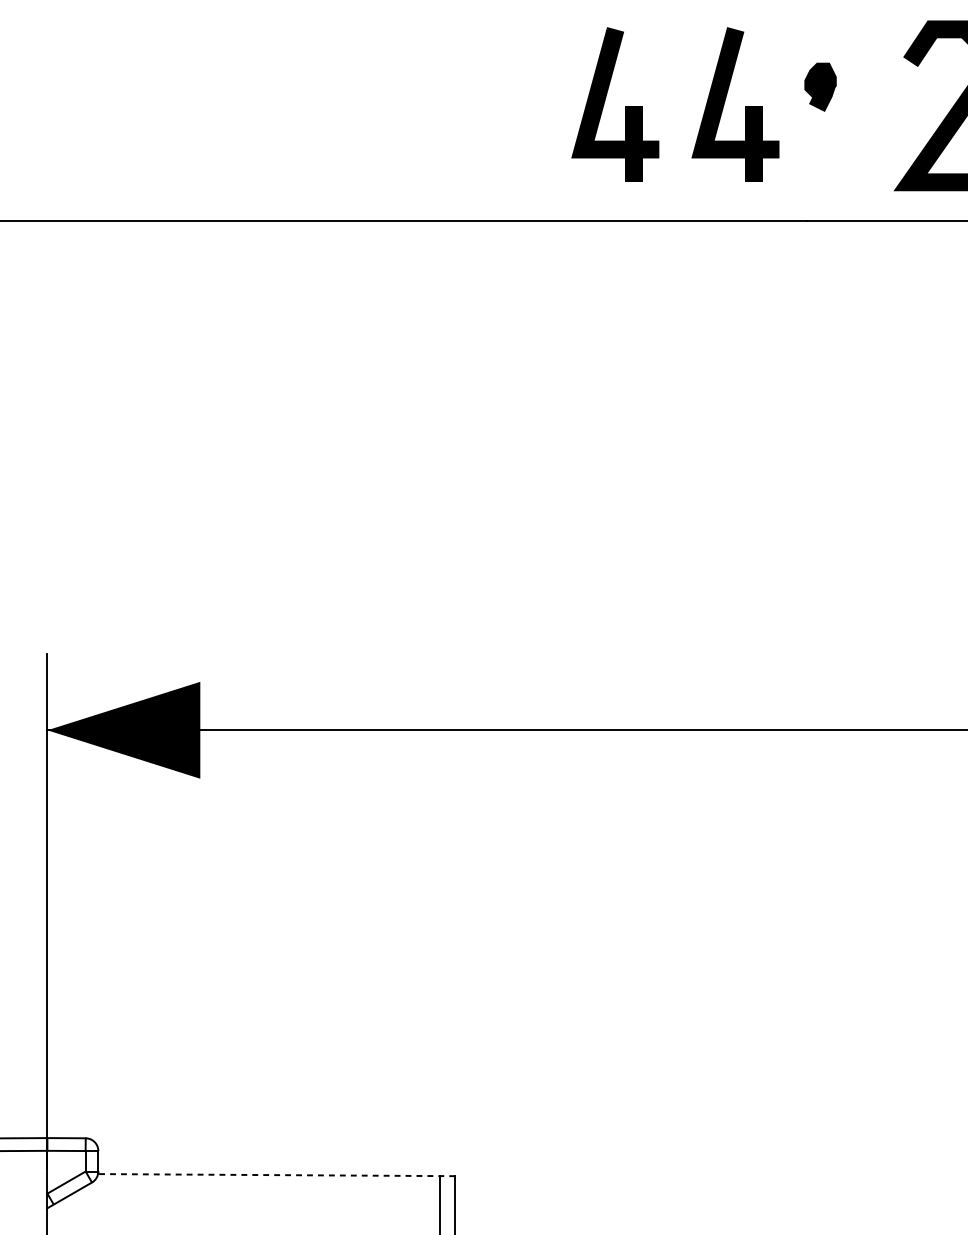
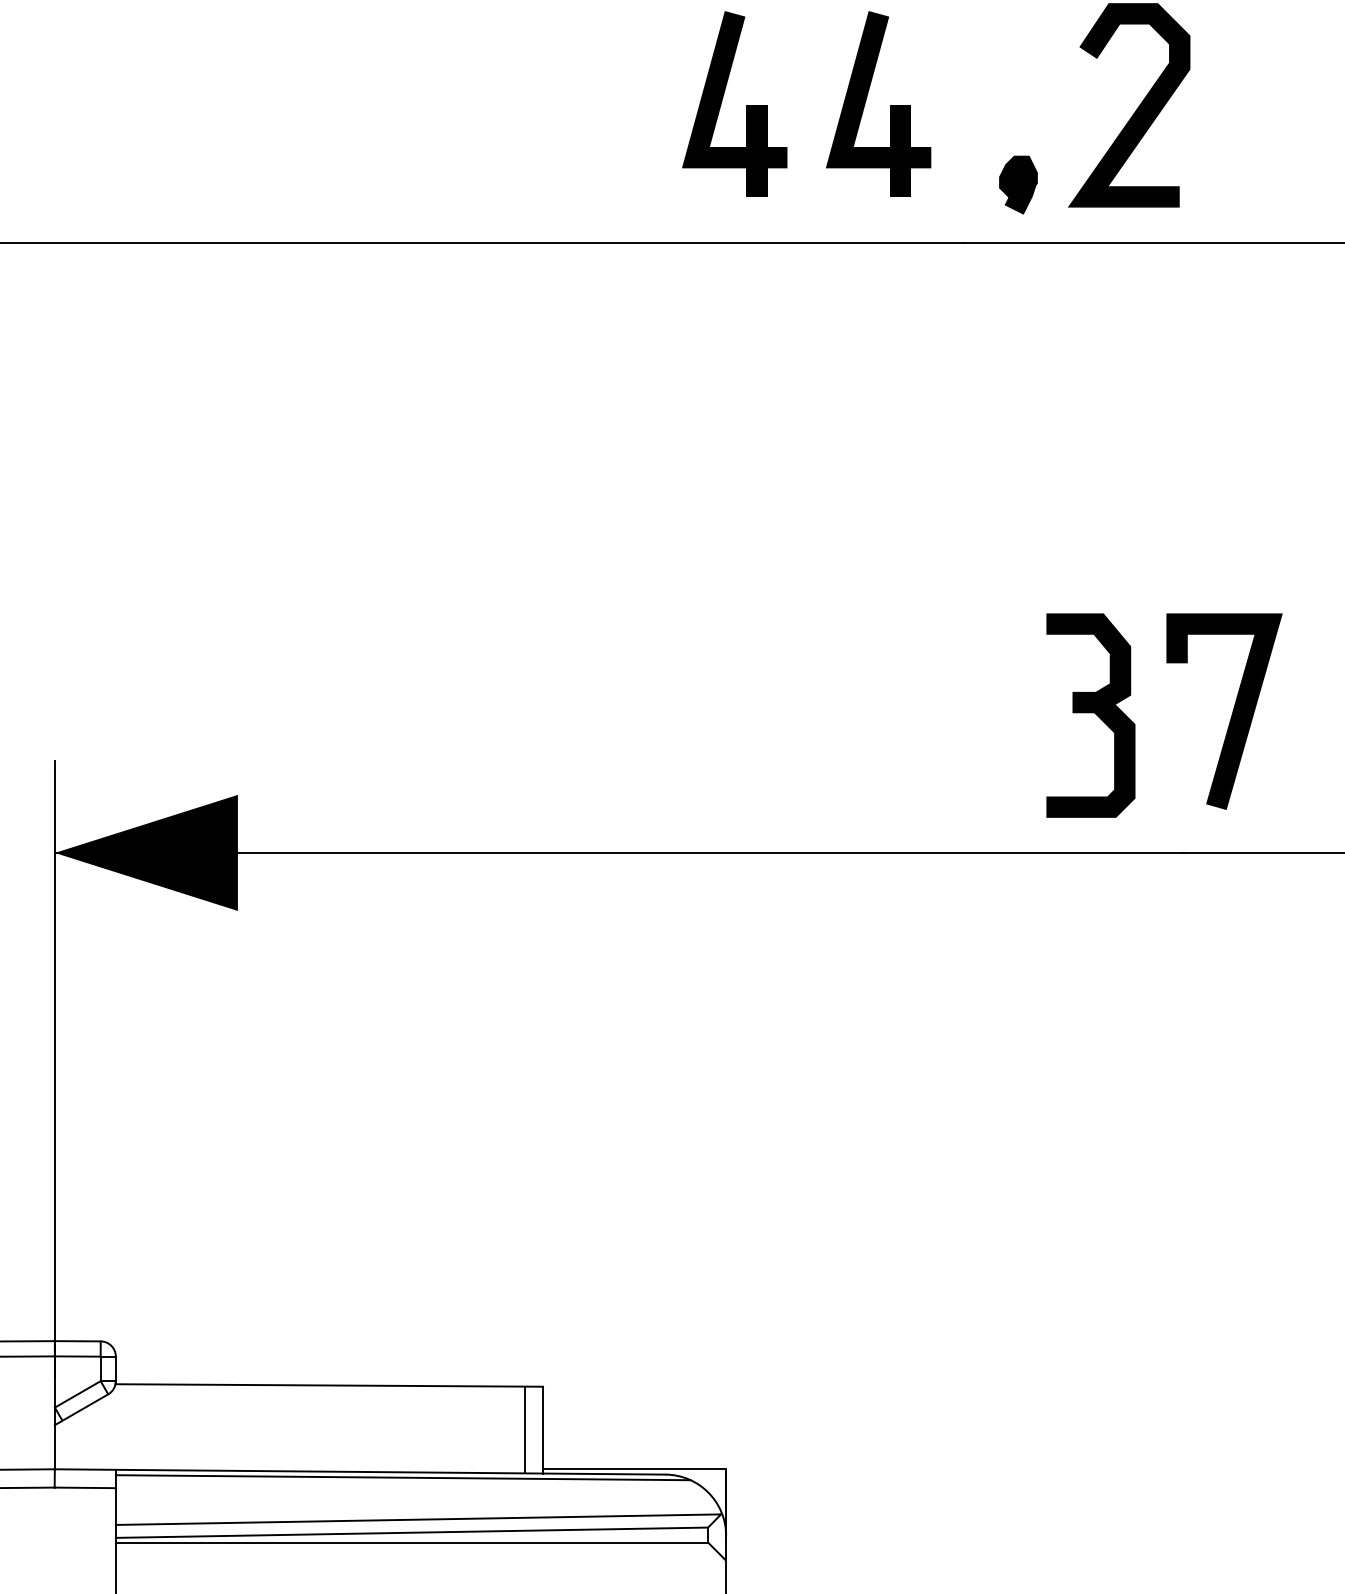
part: (820, 86) -> (1018, 184), moved
part: (912, 615) -> (1090, 715), added
line: (276, 1175) -> (329, 1385), dashed -> solid

